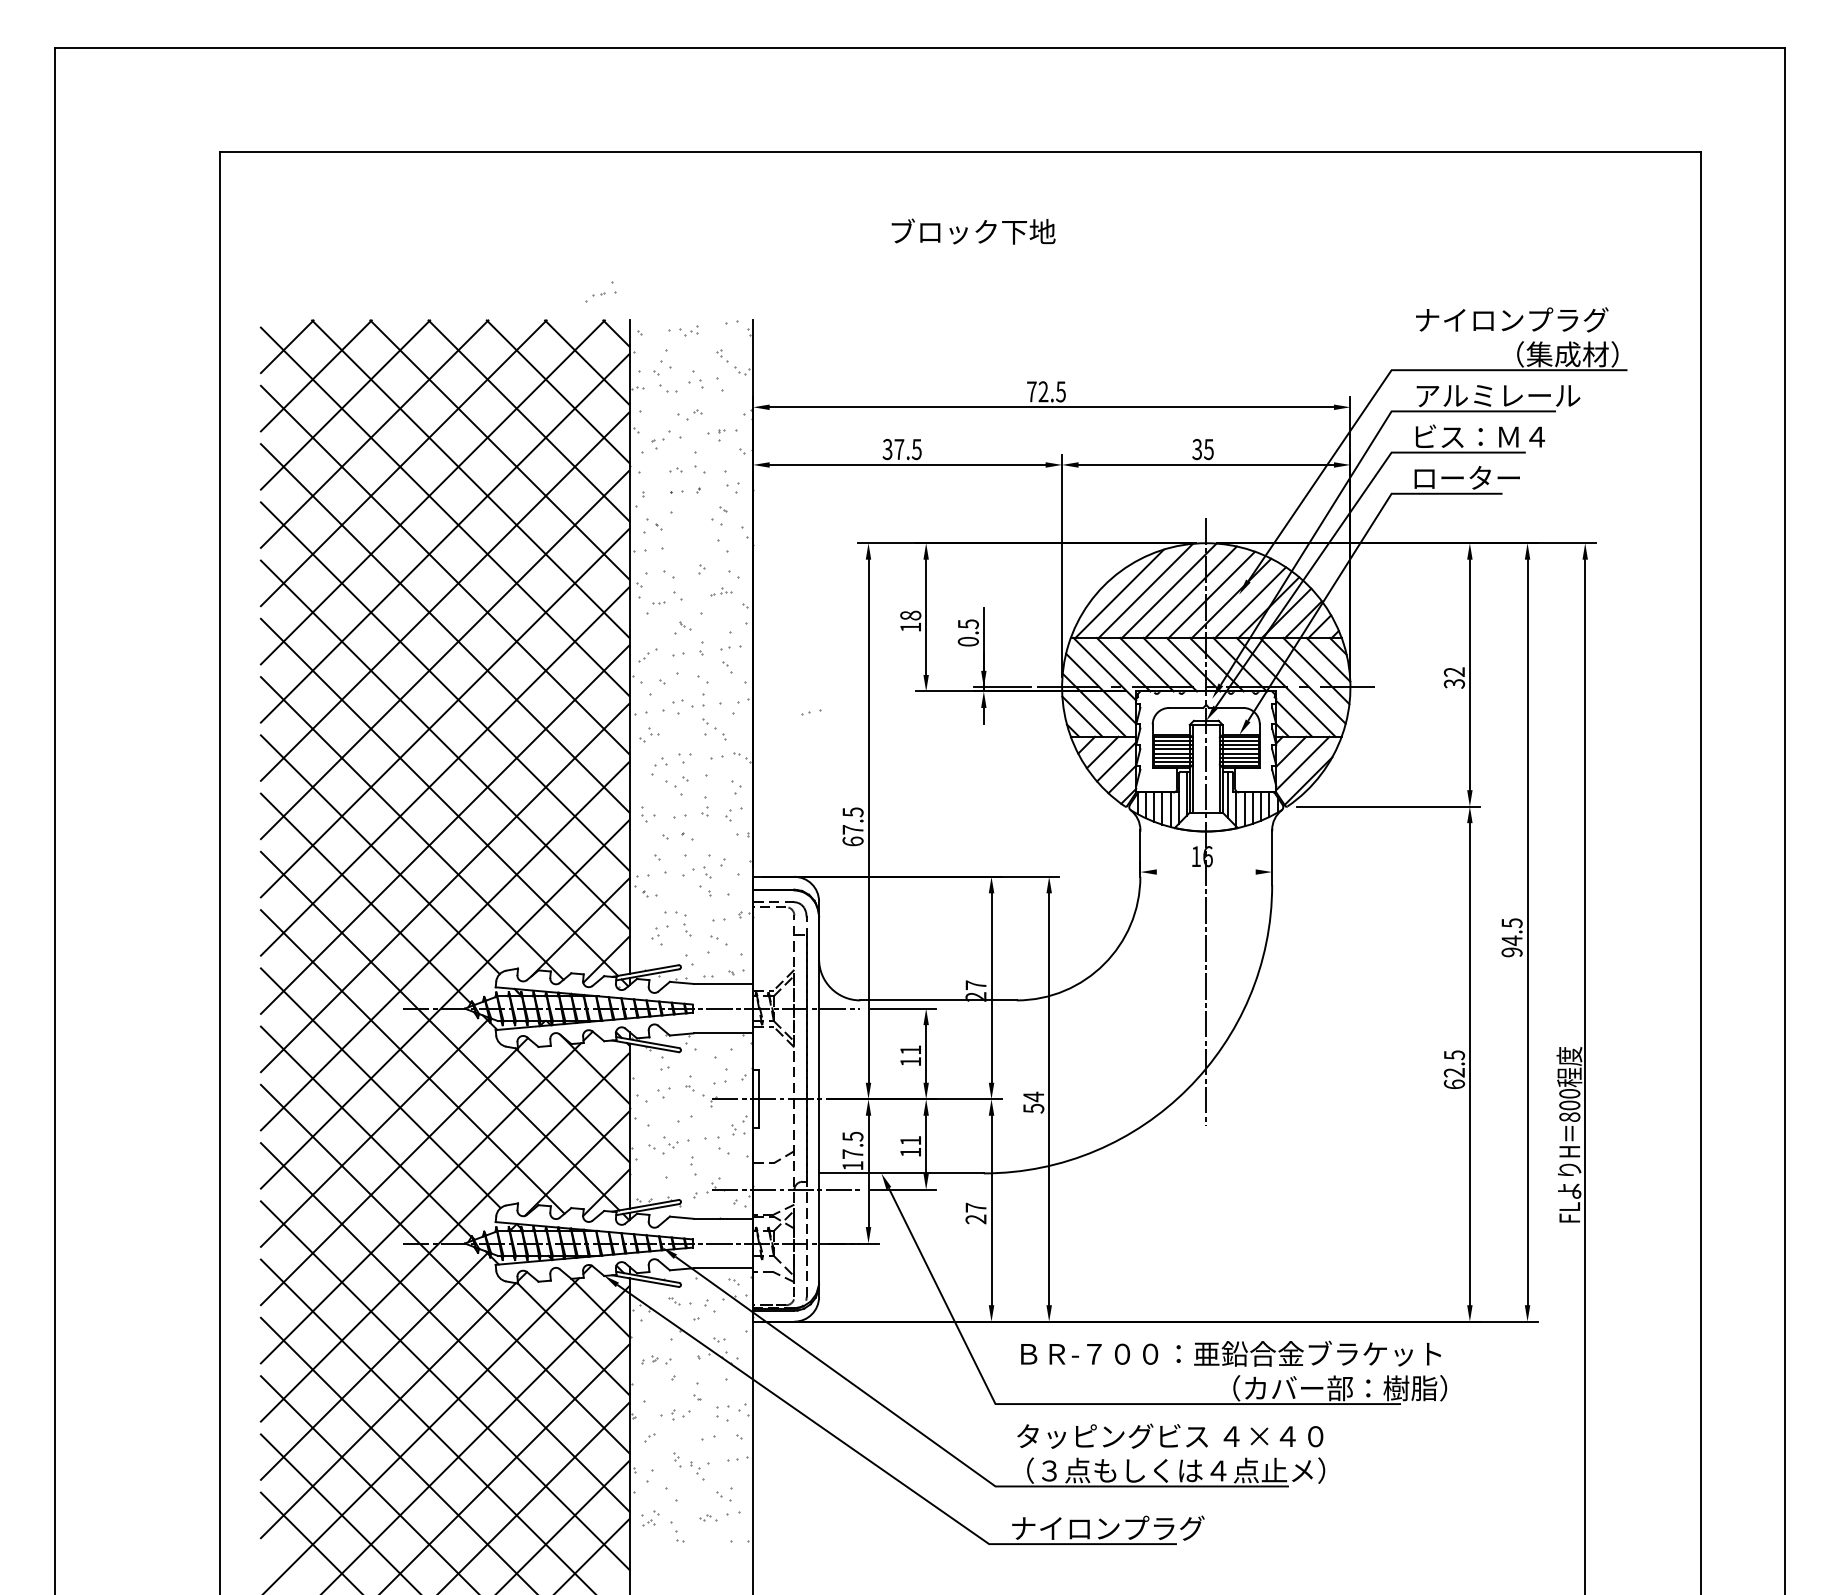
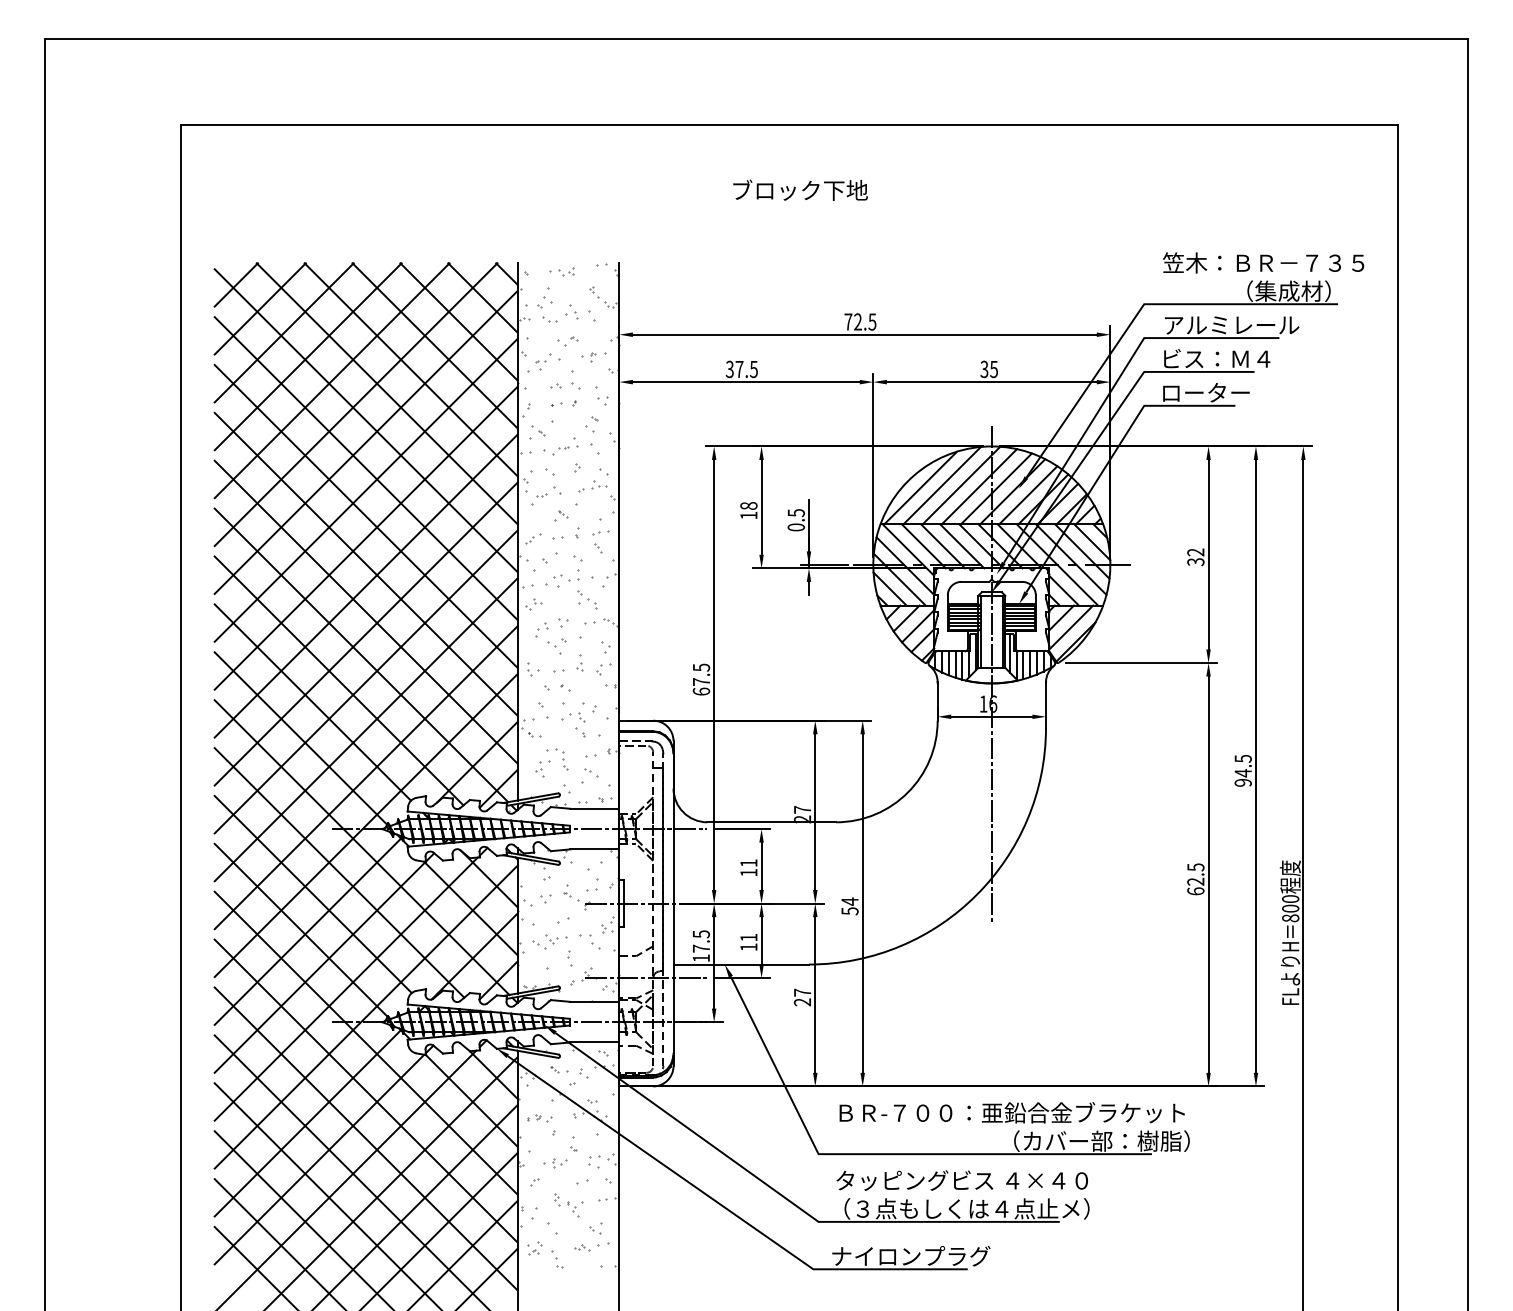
part: (601, 292) -> (565, 446), moved
text: (1536, 319) -> (1263, 262), ナイロンプラグ -> 笠木：ＢＲ－７３５
part: (720, 591) -> (592, 486), size x1.67
part: (810, 712) -> (666, 585), removed
line: (1205, 871) -> (991, 716), added

